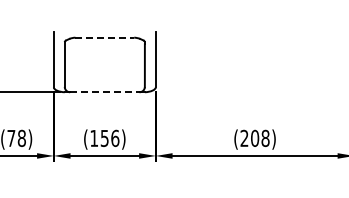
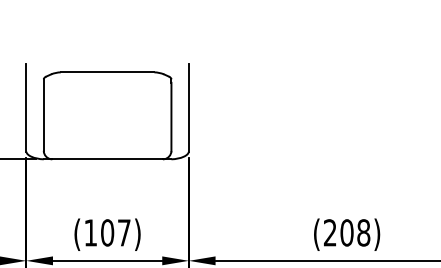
line: (105, 37) -> (108, 72), dashed -> solid
line: (104, 92) -> (107, 159), dashed -> solid
text: (109, 137) -> (115, 231), (156) -> (107)

